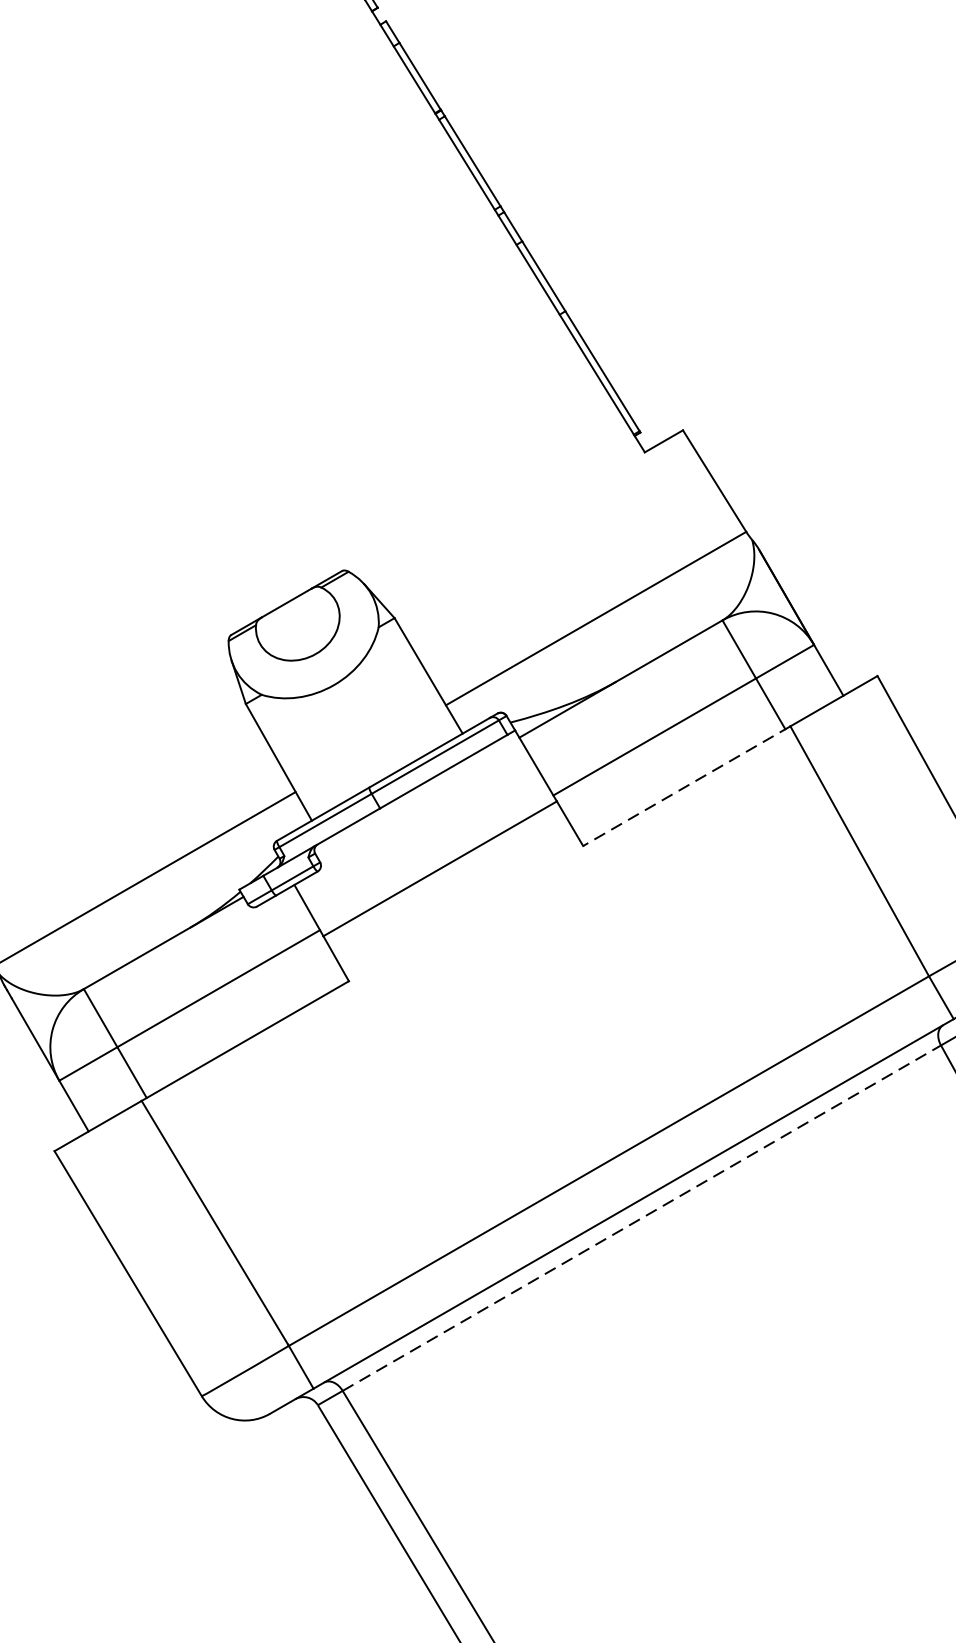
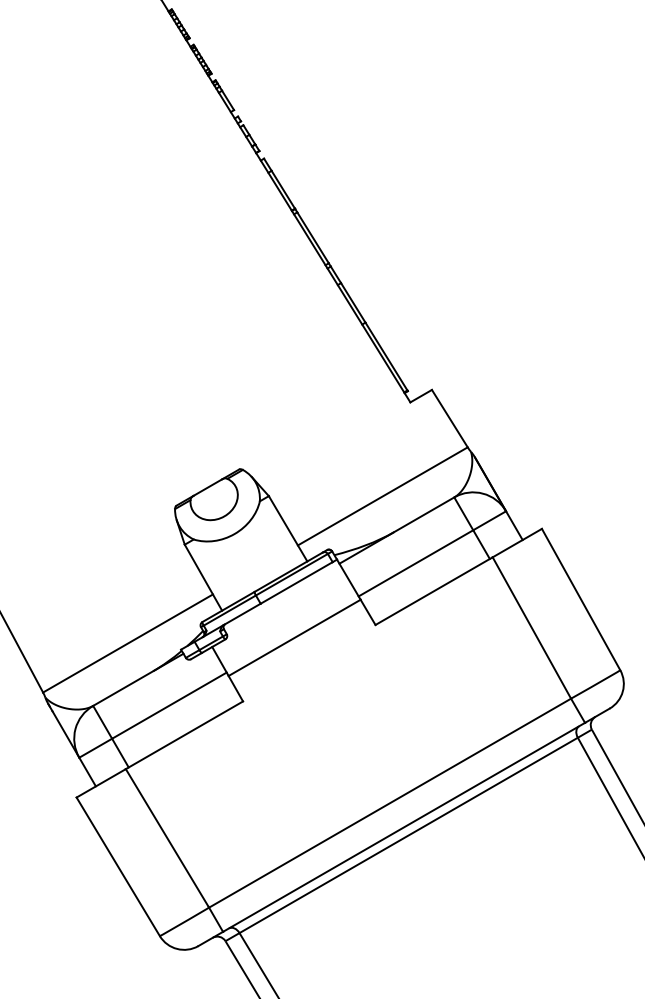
line: (687, 786) -> (434, 591), dashed -> solid
line: (643, 1218) -> (409, 835), dashed -> solid

